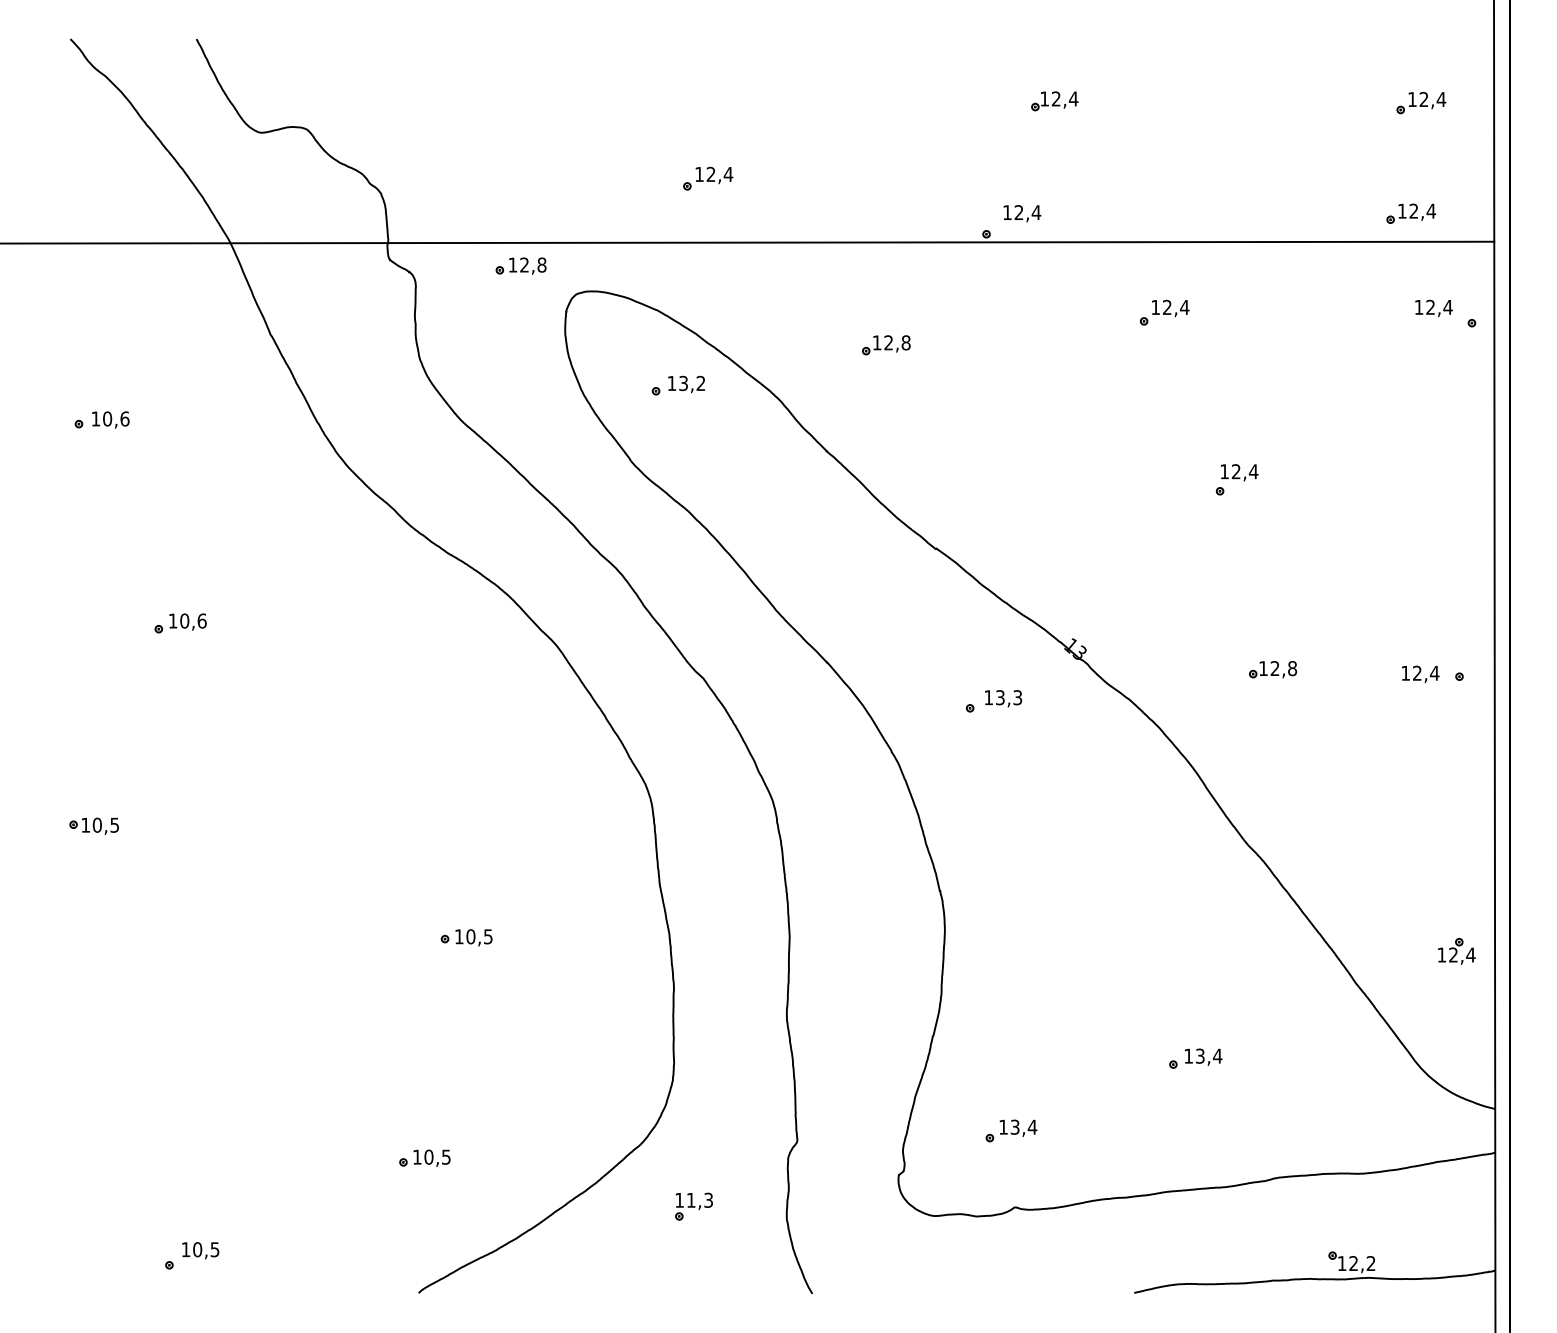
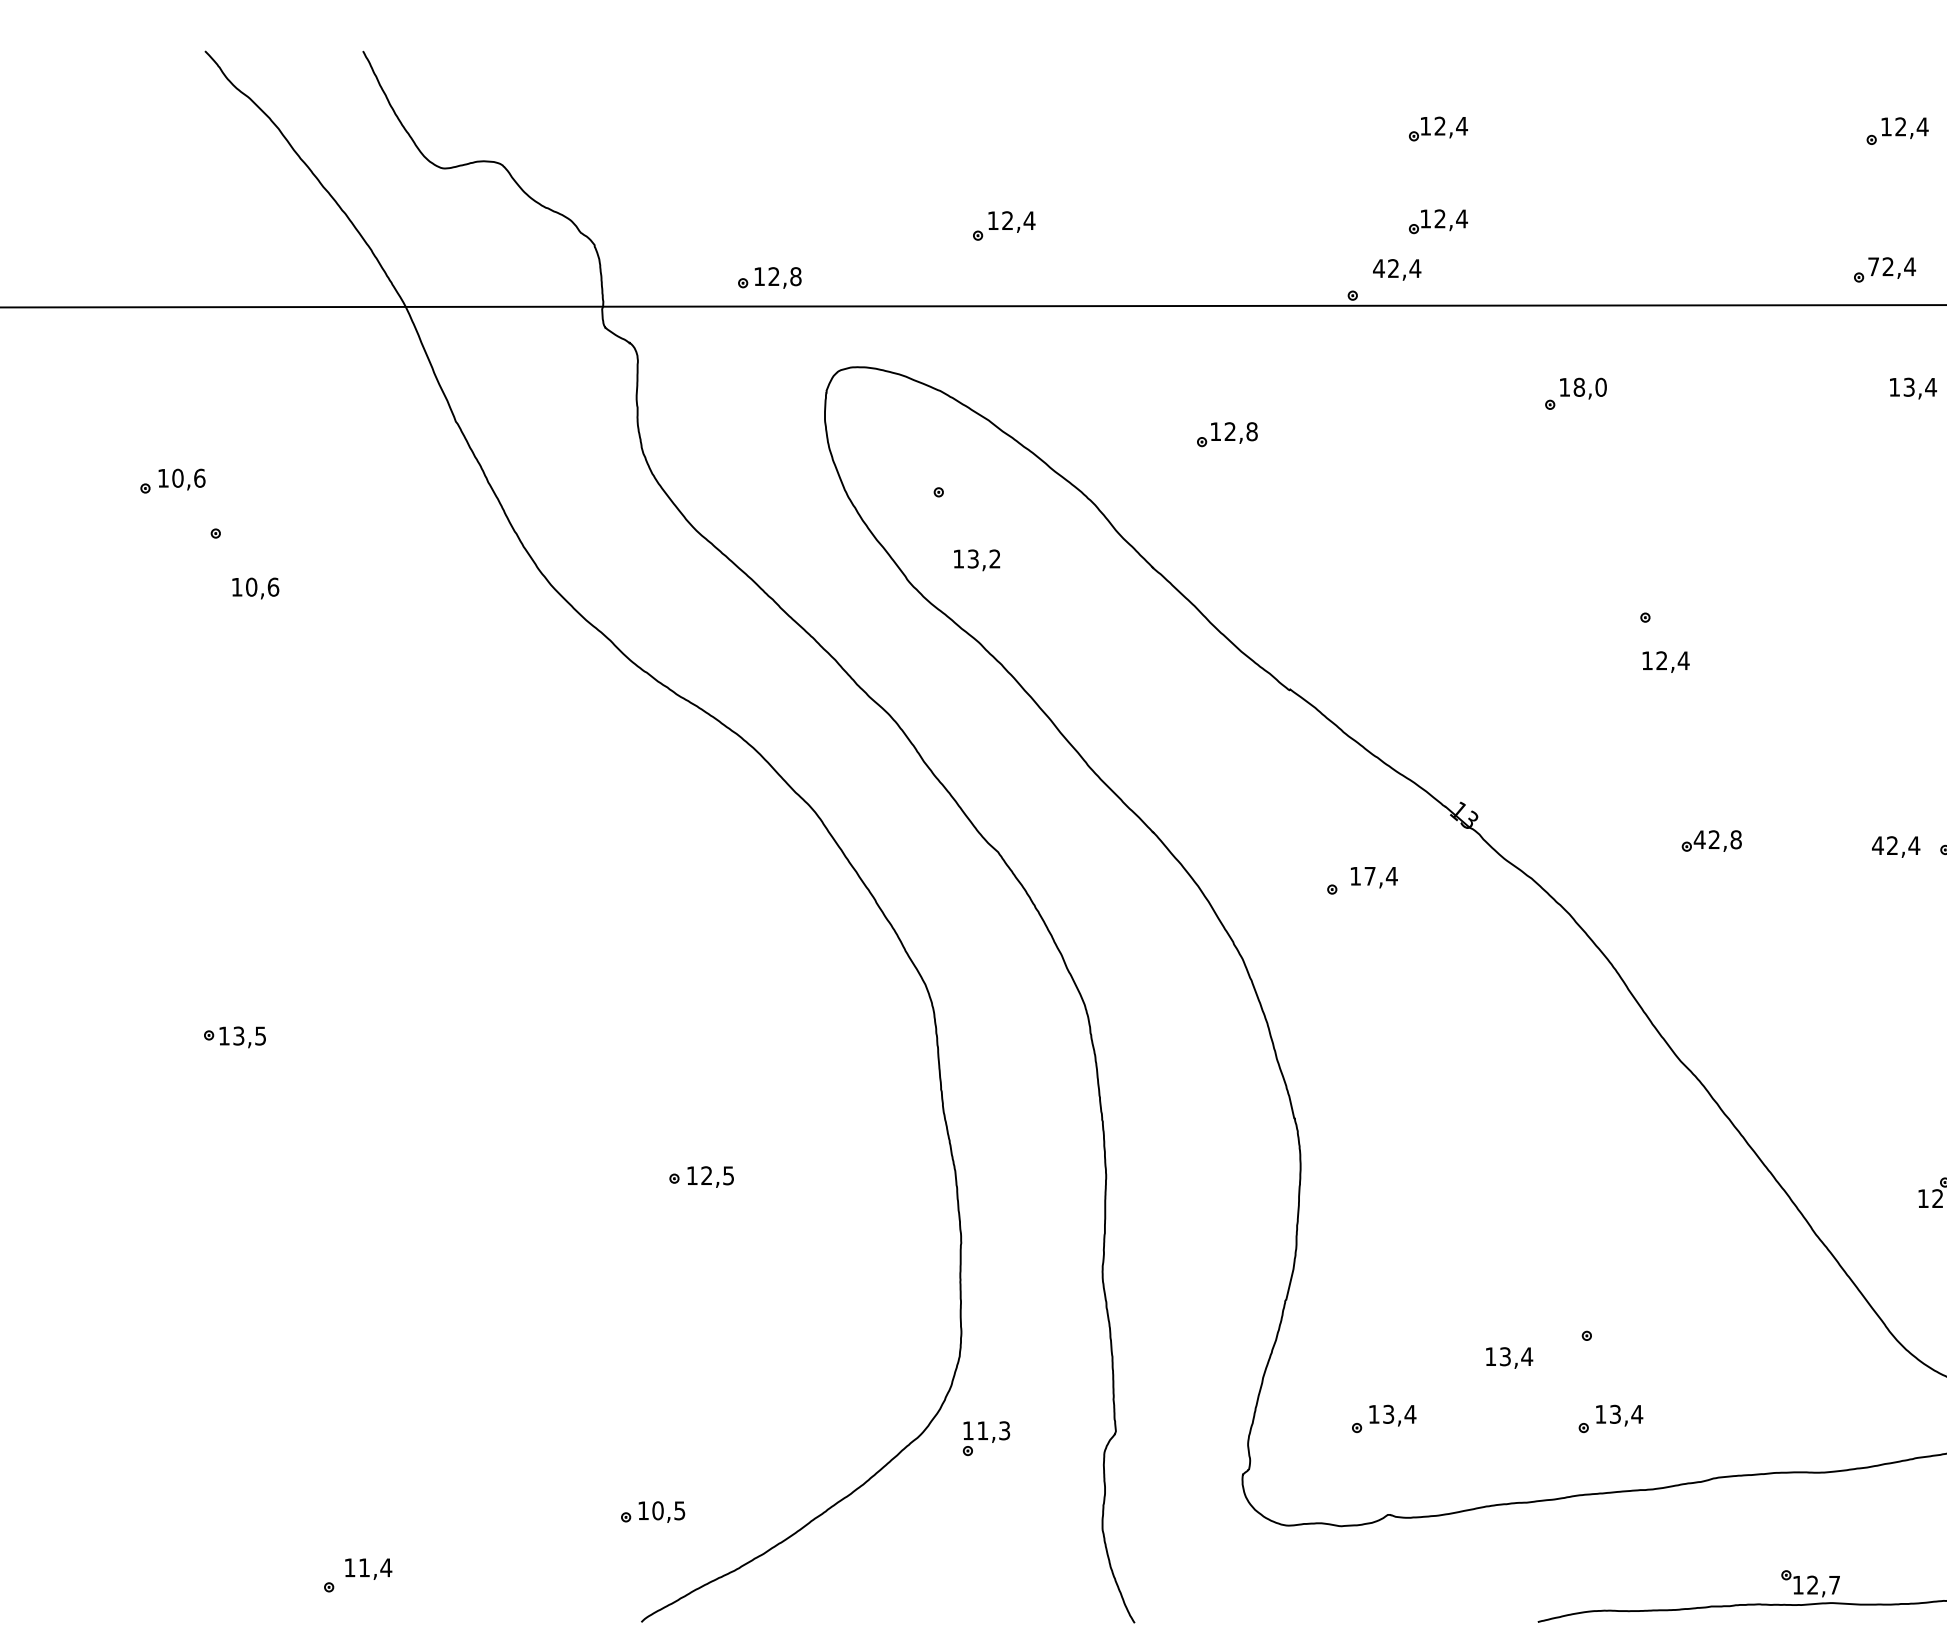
part: (1054, 175) -> (1437, 222), added
text: (1402, 210) -> (1873, 265), 12,4 -> 72,4
text: (1007, 212) -> (1379, 268), 12,4 -> 42,4
part: (520, 265) -> (768, 277), moved
text: (1175, 307) -> (1589, 387), 12,4 -> 18,0
text: (1430, 307) -> (1909, 387), 12,4 -> 13,4
text: (686, 384) -> (976, 560), moved
text: (110, 419) -> (255, 587), moved
text: (1239, 472) -> (1665, 661), moved
part: (180, 623) -> (172, 481), moved
text: (1263, 668) -> (1699, 839), 12,8 -> 42,8
text: (1405, 673) -> (1877, 845), 12,4 -> 42,4
text: (1009, 697) -> (1381, 876), 13,3 -> 17,4
text: (96, 824) -> (237, 1035), 10,5 -> 13,5
text: (470, 936) -> (706, 1175), 10,5 -> 12,5
text: (1203, 1056) -> (1509, 1357), moved
part: (1192, 1130) -> (1610, 1418), added
part: (424, 1157) -> (652, 1511), moved
part: (693, 1206) -> (985, 1438), moved
text: (206, 1249) -> (375, 1567), 10,5 -> 11,4
text: (1370, 1263) -> (1833, 1585), 12,2 -> 12,7

